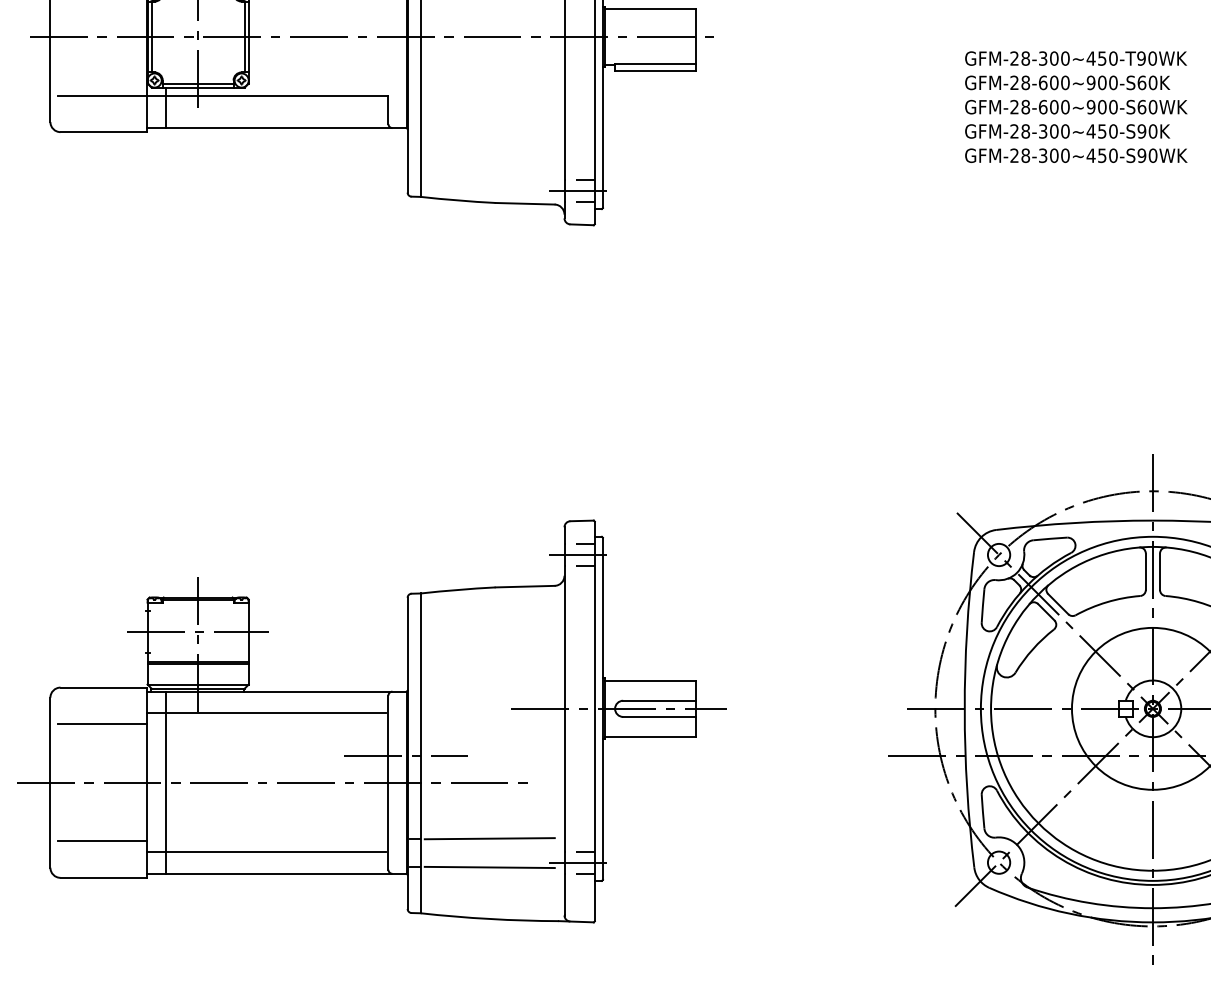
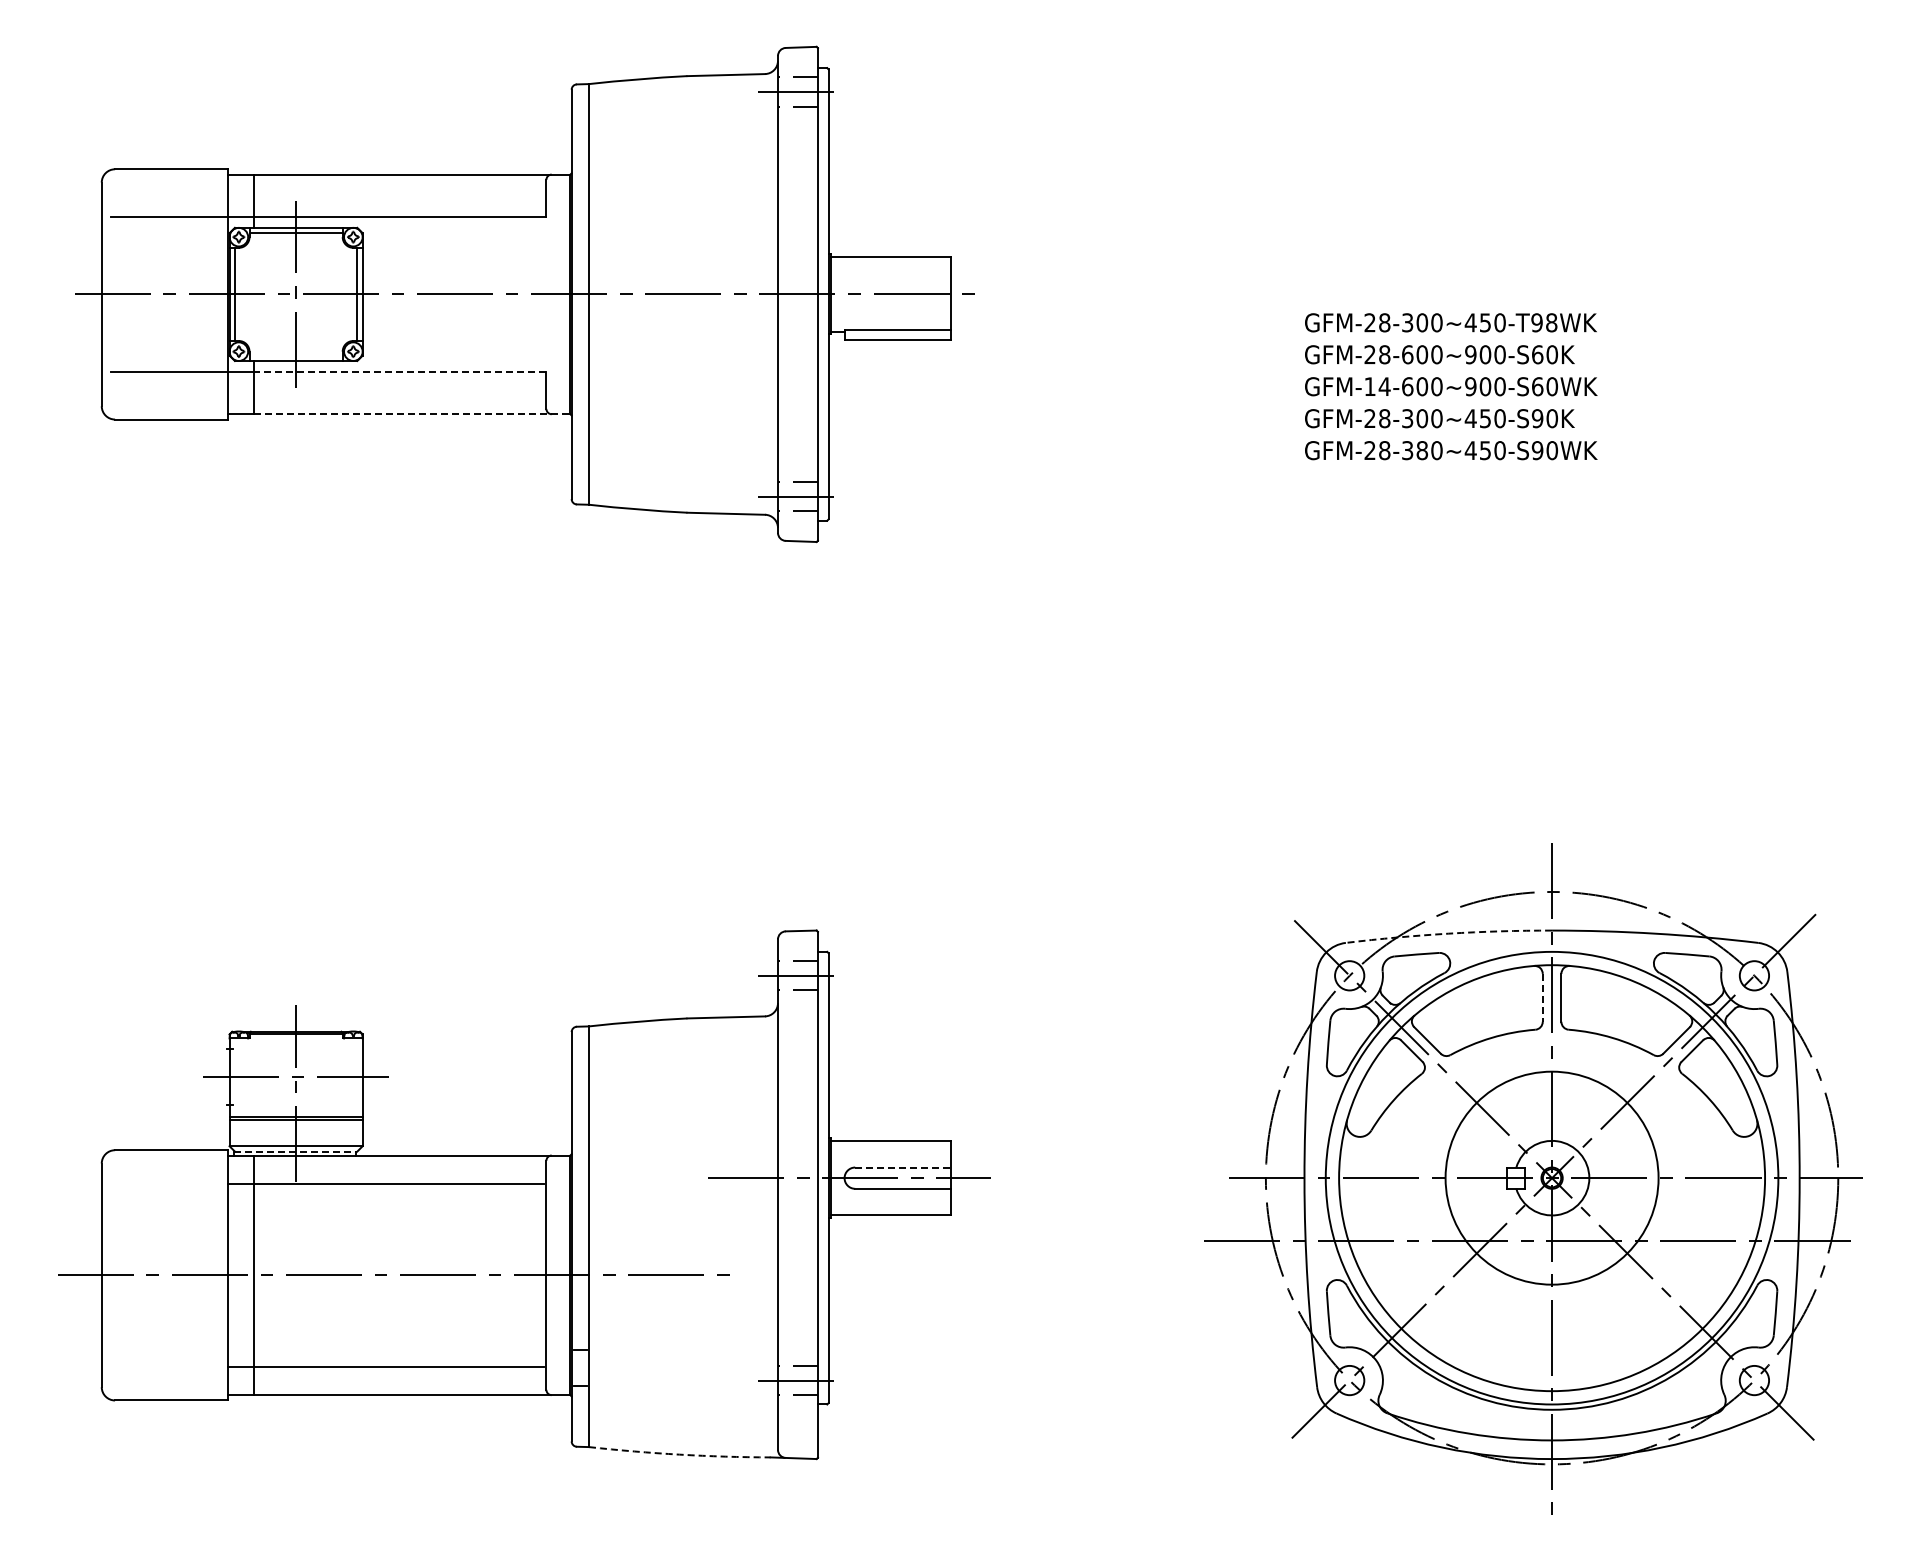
text: (1152, 58) -> (1551, 322), GFM-28-300~450-T90WK -> GFM-28-300~450-T98WK
line: (197, 83) -> (295, 355), removed
line: (276, 95) -> (399, 371), solid -> dashed
text: (1020, 107) -> (1377, 386), GFM-28-600~900-S60WK -> GFM-14-600~900-S60WK
line: (286, 128) -> (412, 414), solid -> dashed
text: (1054, 155) -> (1422, 450), GFM-28-300~450-S90WK -> GFM-28-380~450-S90WK
arc: (1074, 522) -> (1448, 933), solid -> dashed
line: (1145, 571) -> (1542, 997), solid -> dashed
line: (197, 688) -> (295, 1151), solid -> dashed
line: (659, 700) -> (903, 1167), solid -> dashed
line: (101, 724) -> (169, 1198), removed
line: (405, 756) -> (569, 1240), removed
line: (489, 838) -> (679, 1348), removed
line: (101, 841) -> (169, 1352), removed
line: (489, 867) -> (679, 1386), removed
arc: (489, 918) -> (679, 1454), solid -> dashed

